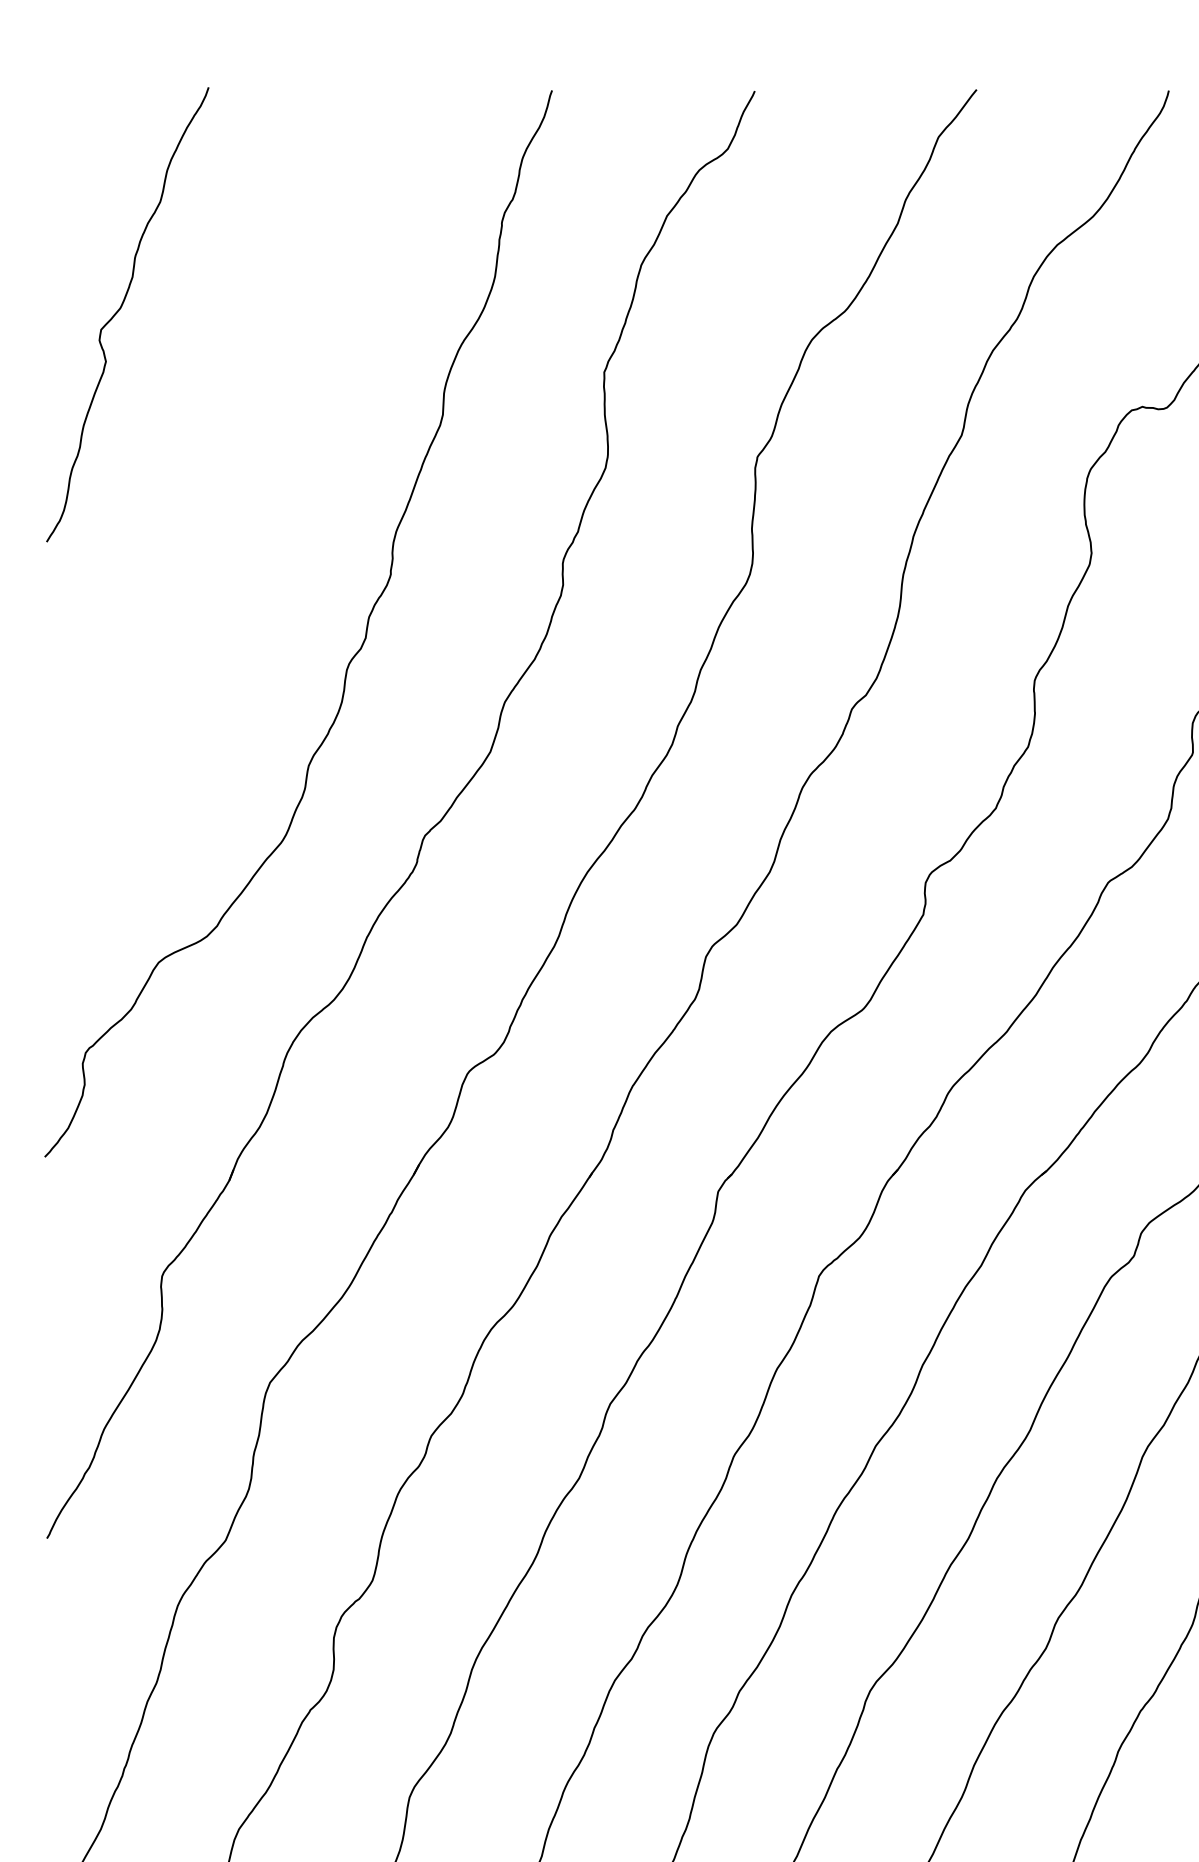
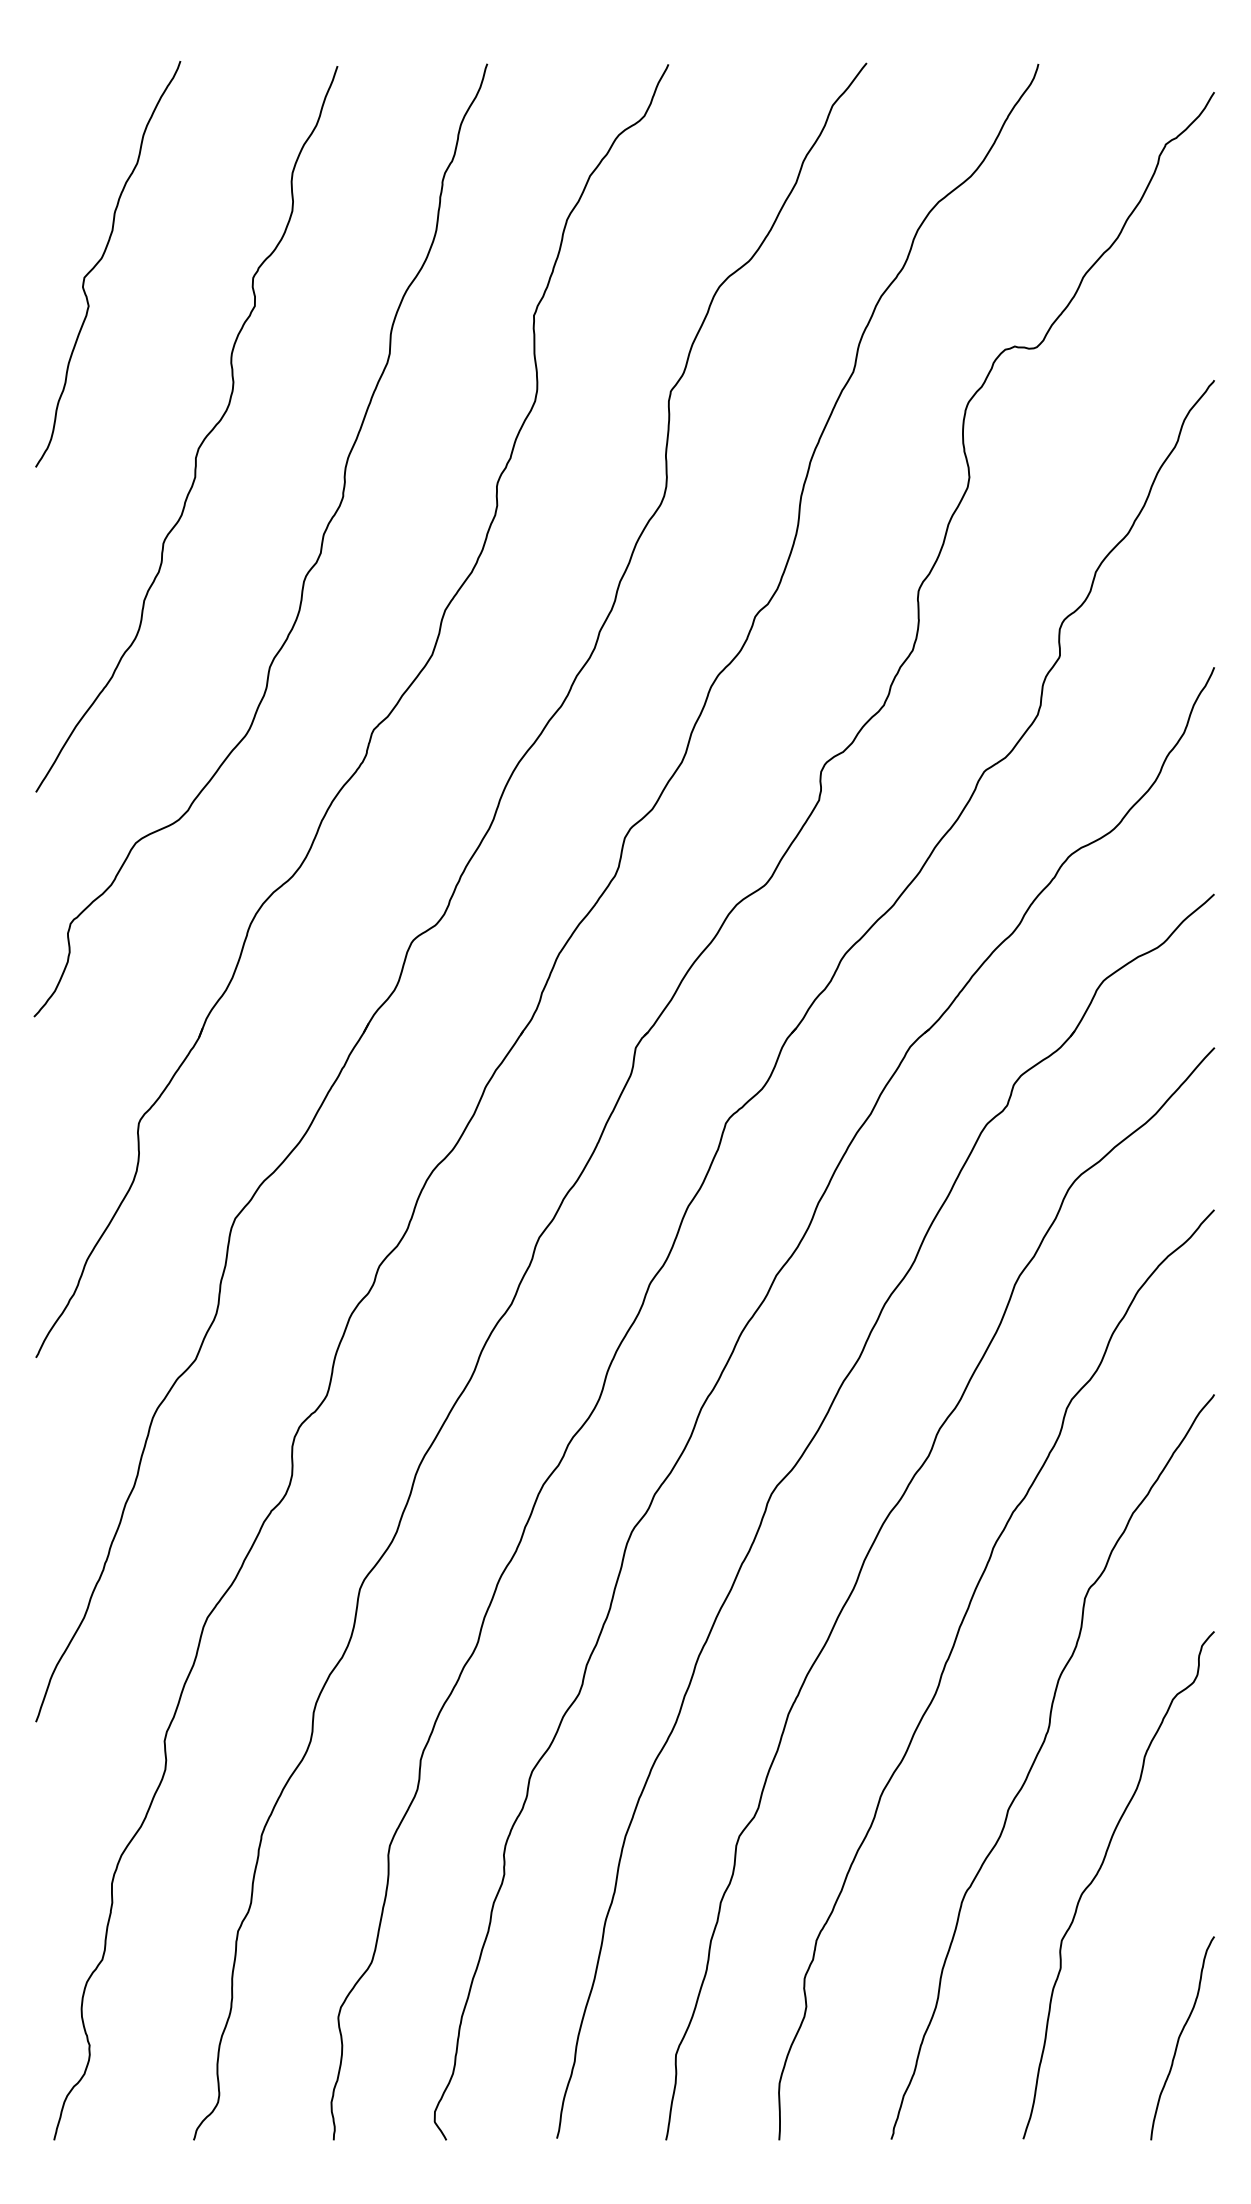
curve: (234, 509) -> (203, 438), added

